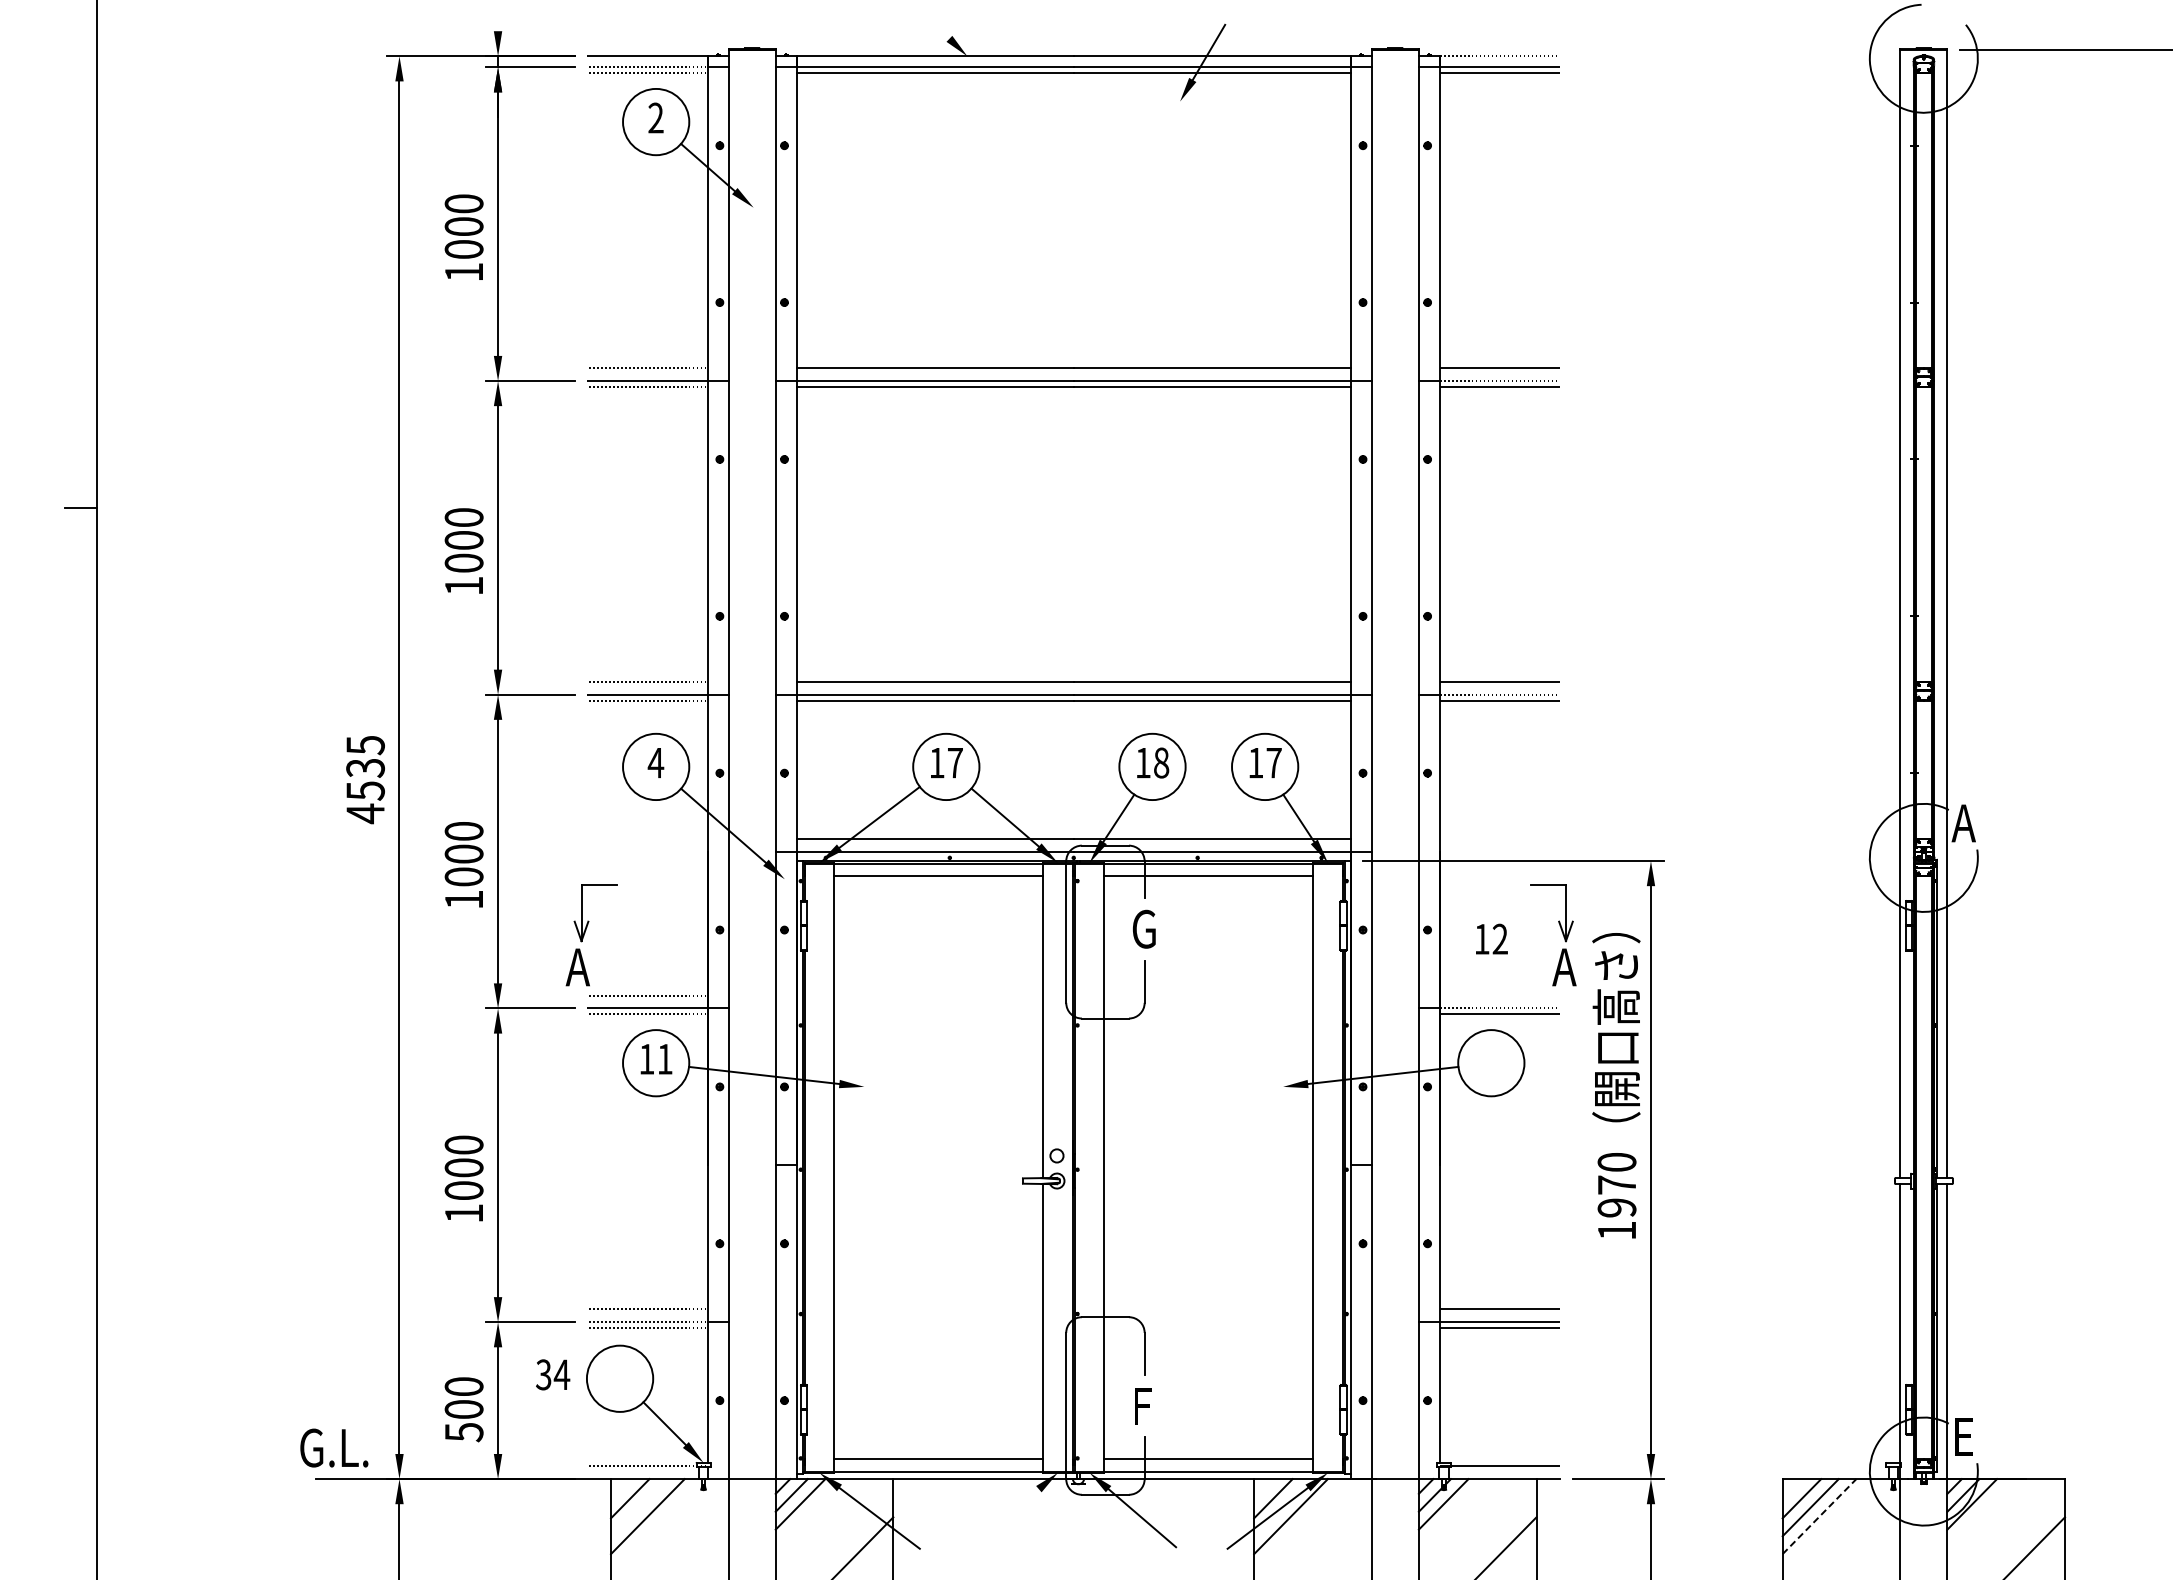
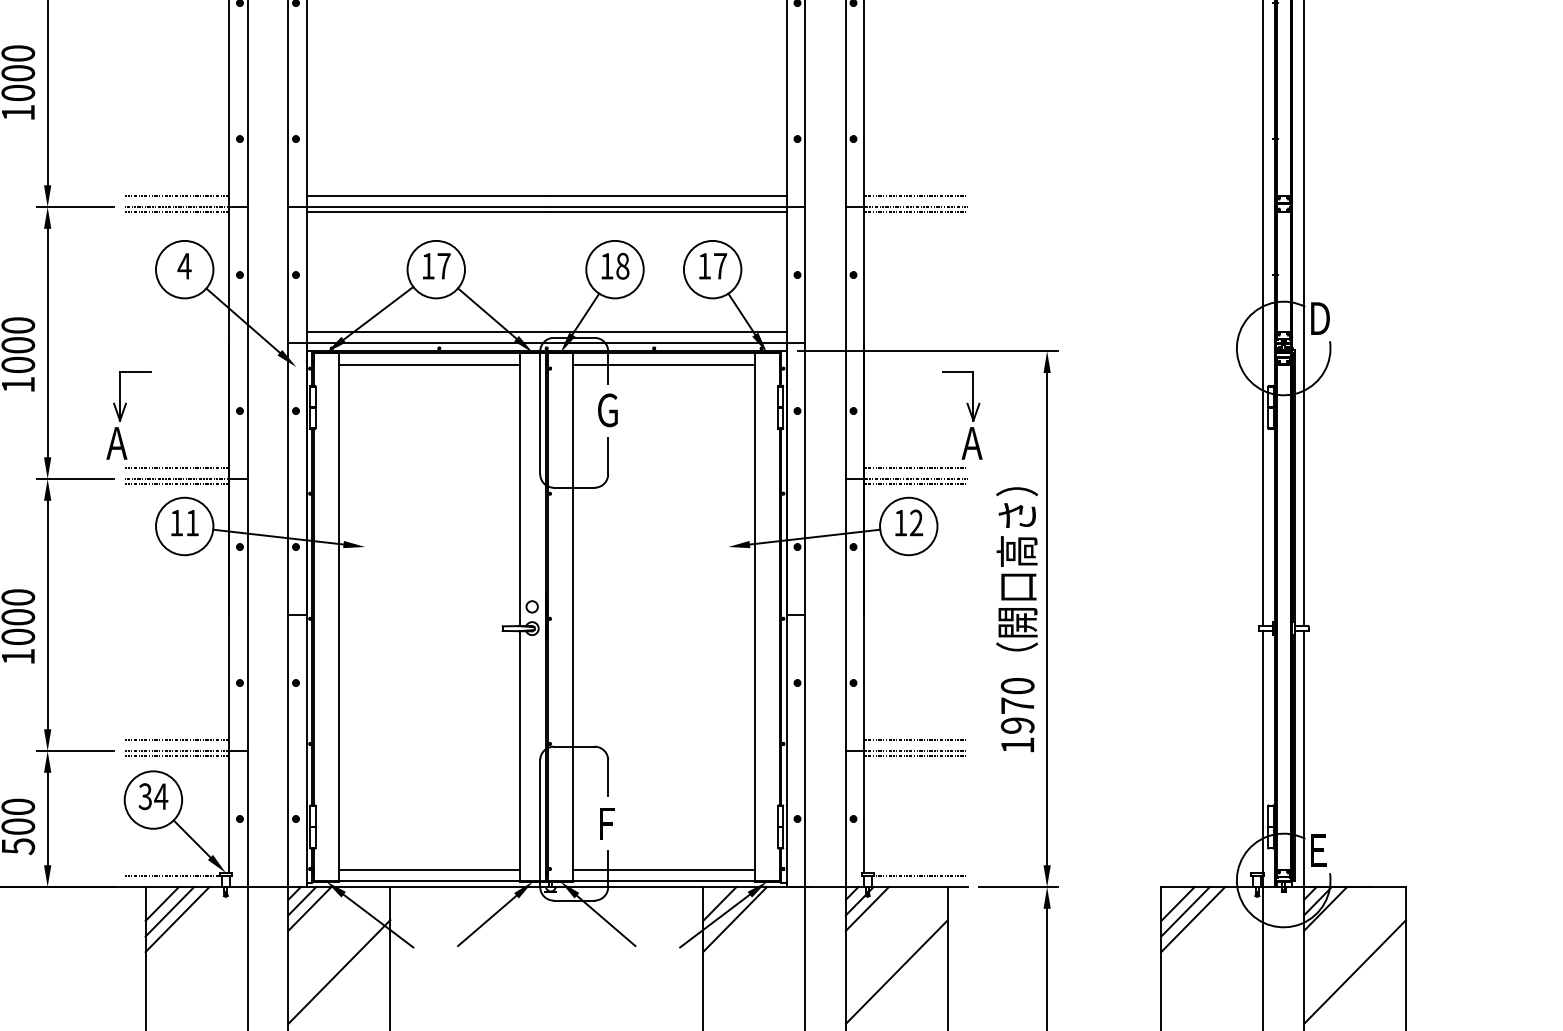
text: (1964, 823) -> (1318, 318), A -> D
text: (1491, 938) -> (908, 522), moved
line: (1499, 995) -> (915, 467), added
text: (1616, 1085) -> (1017, 619), moved
text: (553, 1374) -> (153, 796), moved
line: (639, 1507) -> (170, 911), added
line: (1819, 1516) -> (1193, 919), dashed -> solid
line: (1004, 1518) -> (486, 921), added

